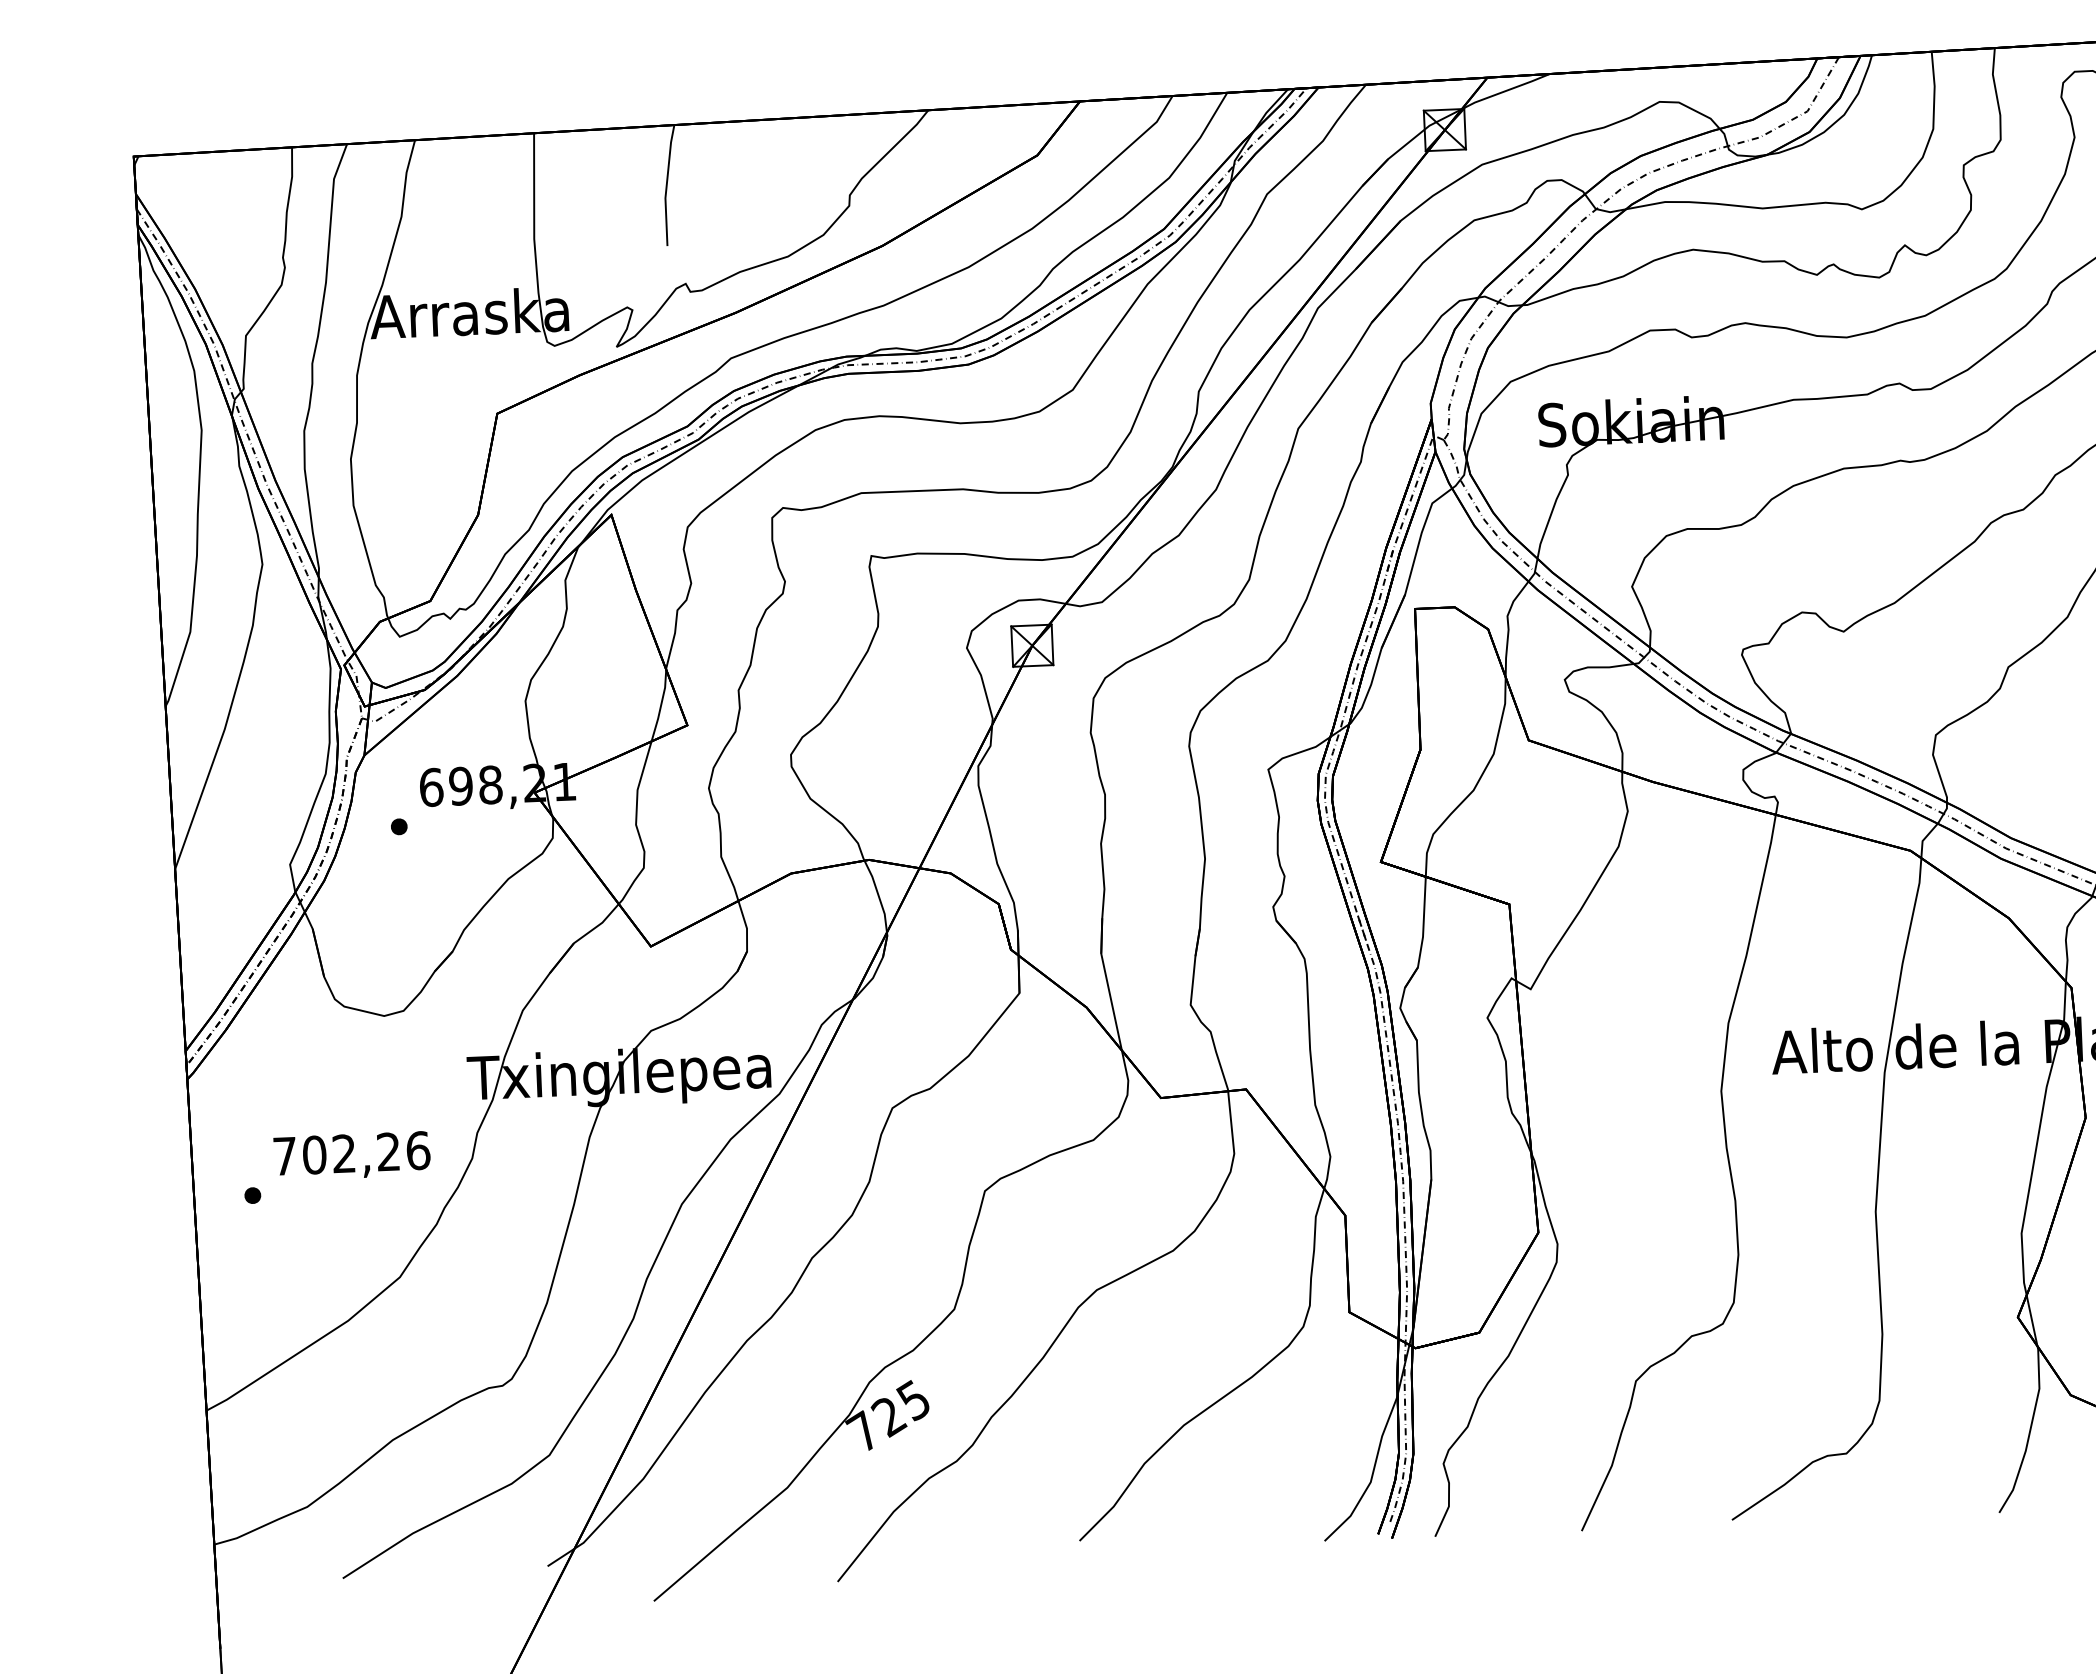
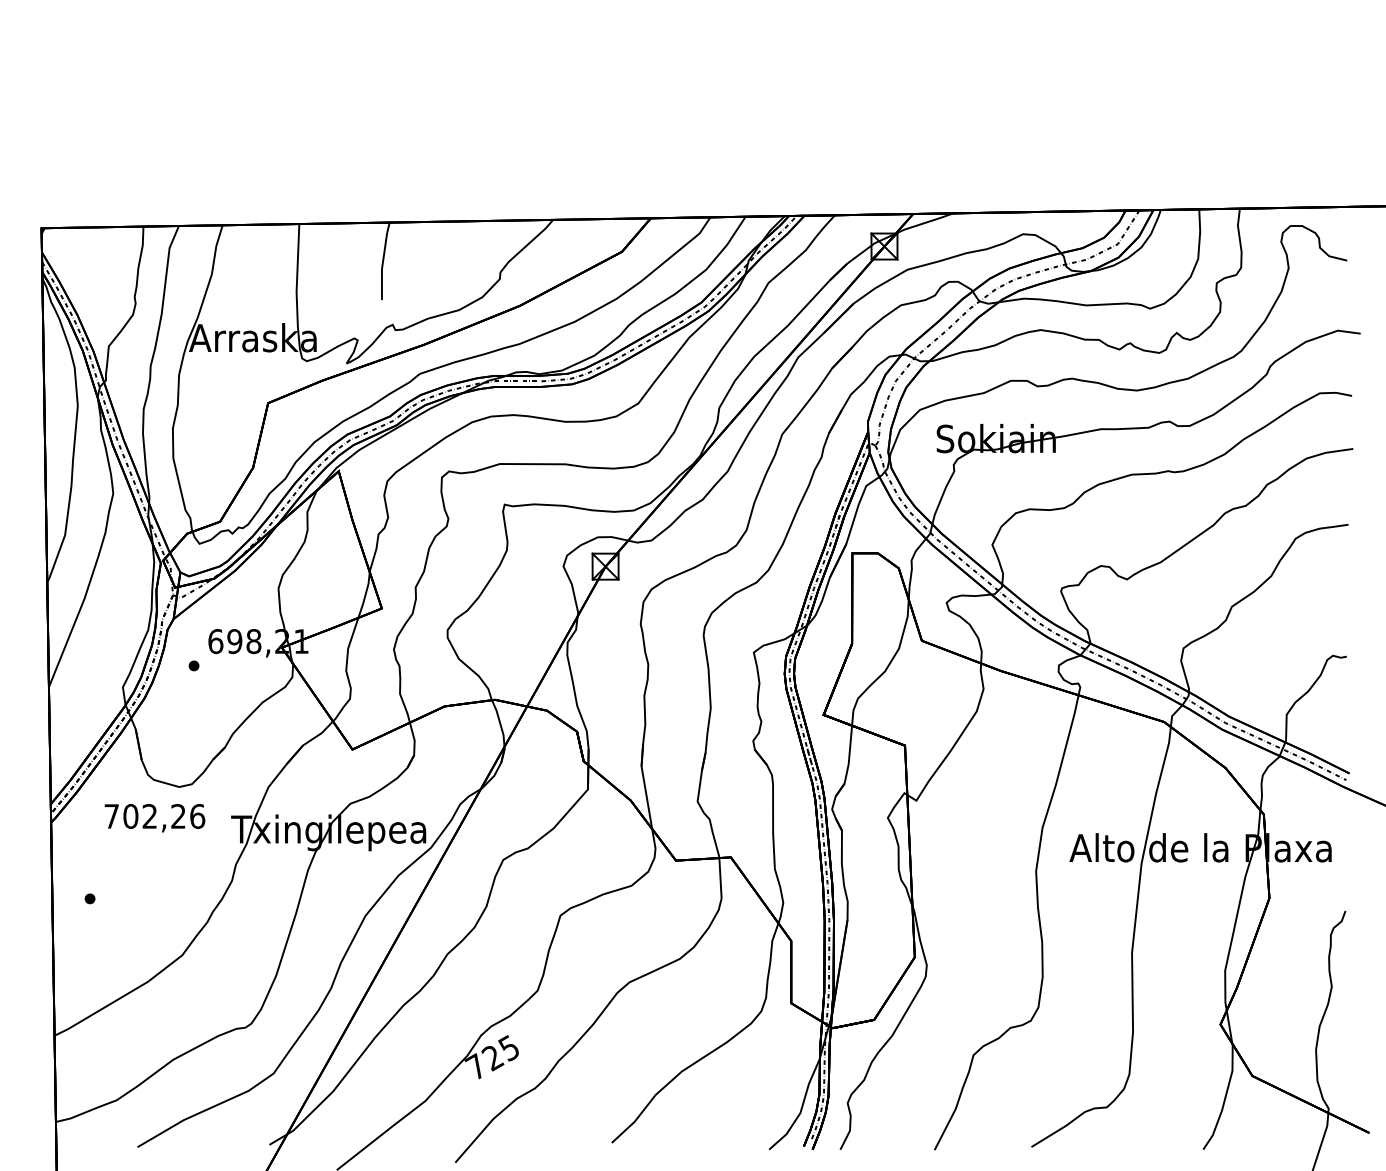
text: (351, 1156) -> (154, 818), moved

